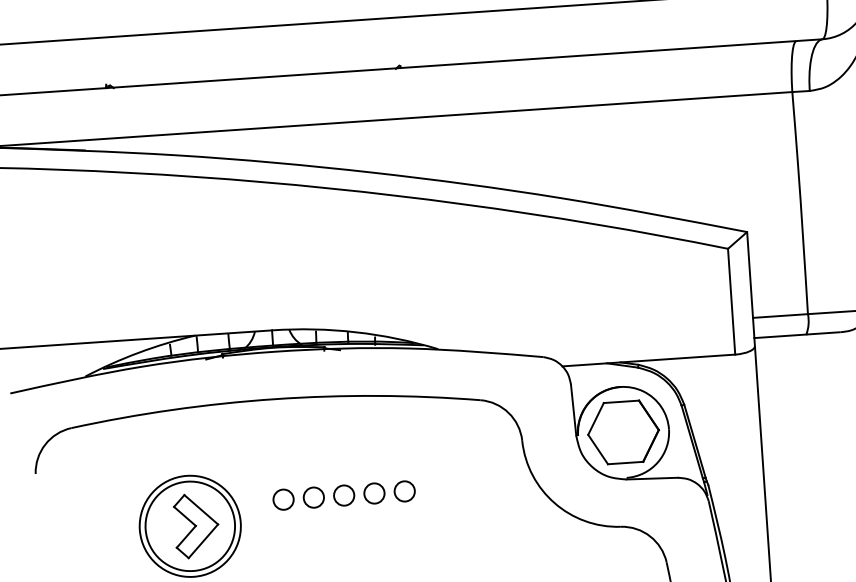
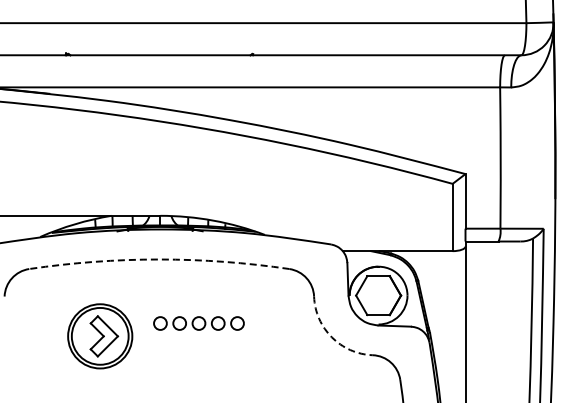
arc: (275, 399) -> (159, 259), solid -> dashed
arc: (554, 503) -> (331, 337), solid -> dashed

